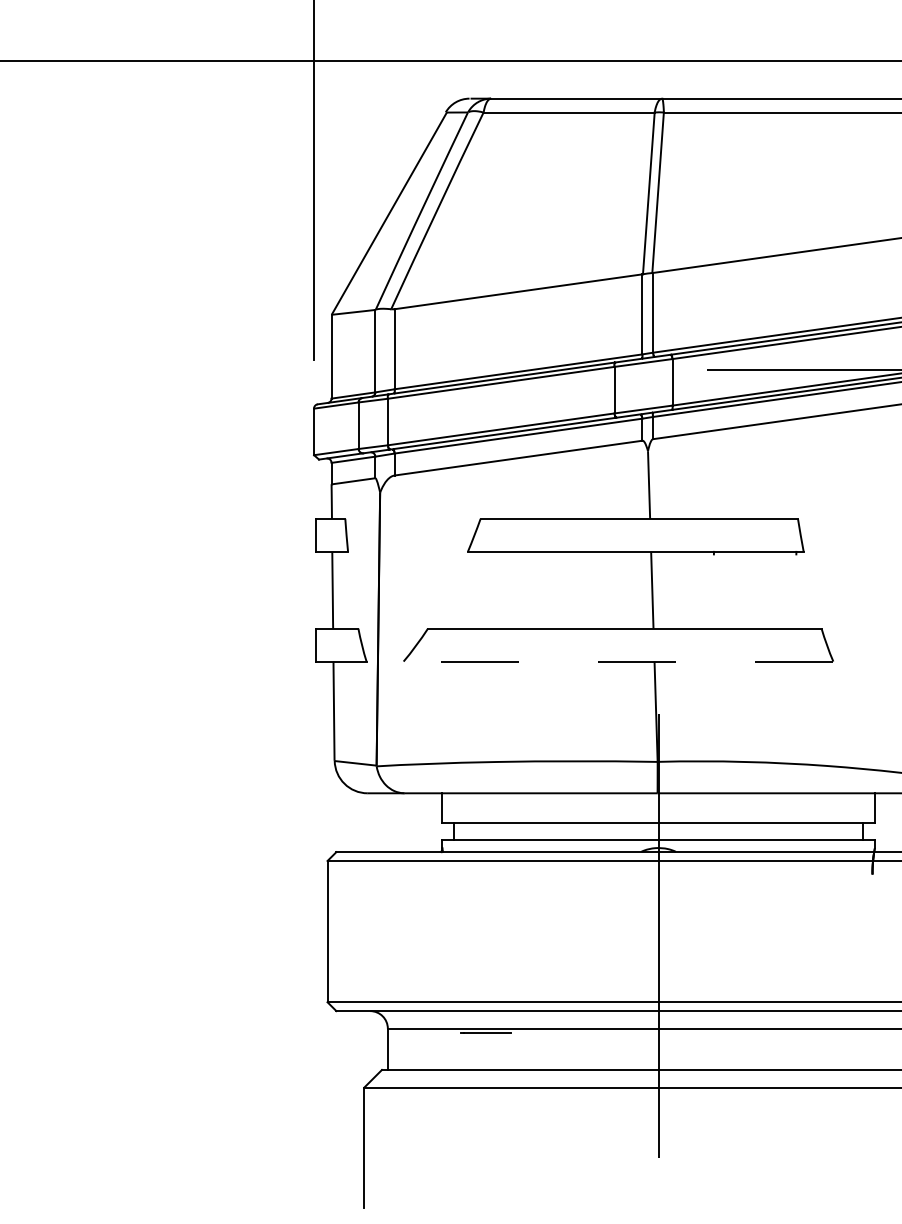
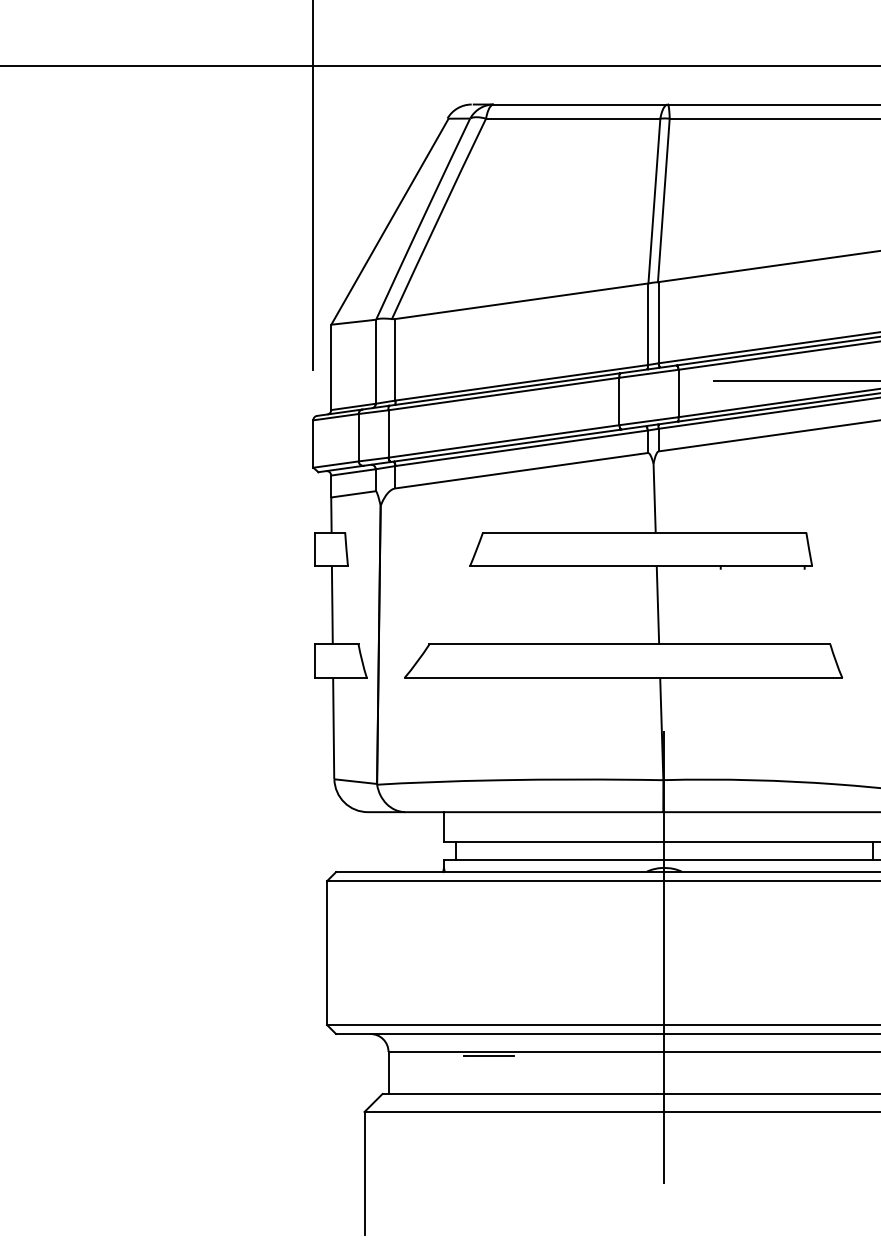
line: (618, 661) -> (623, 677), dashed -> solid

